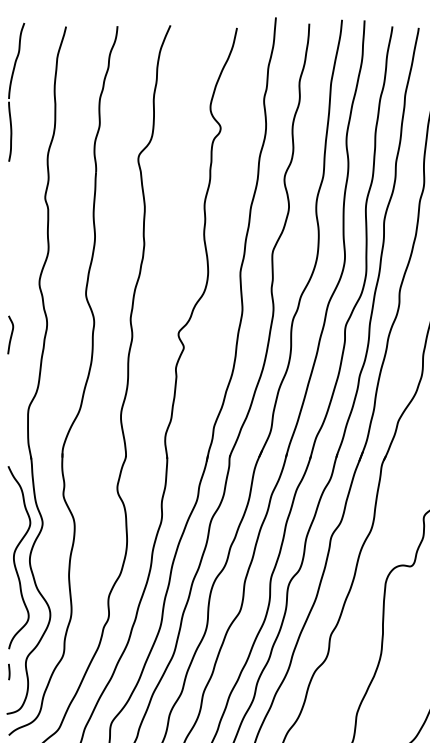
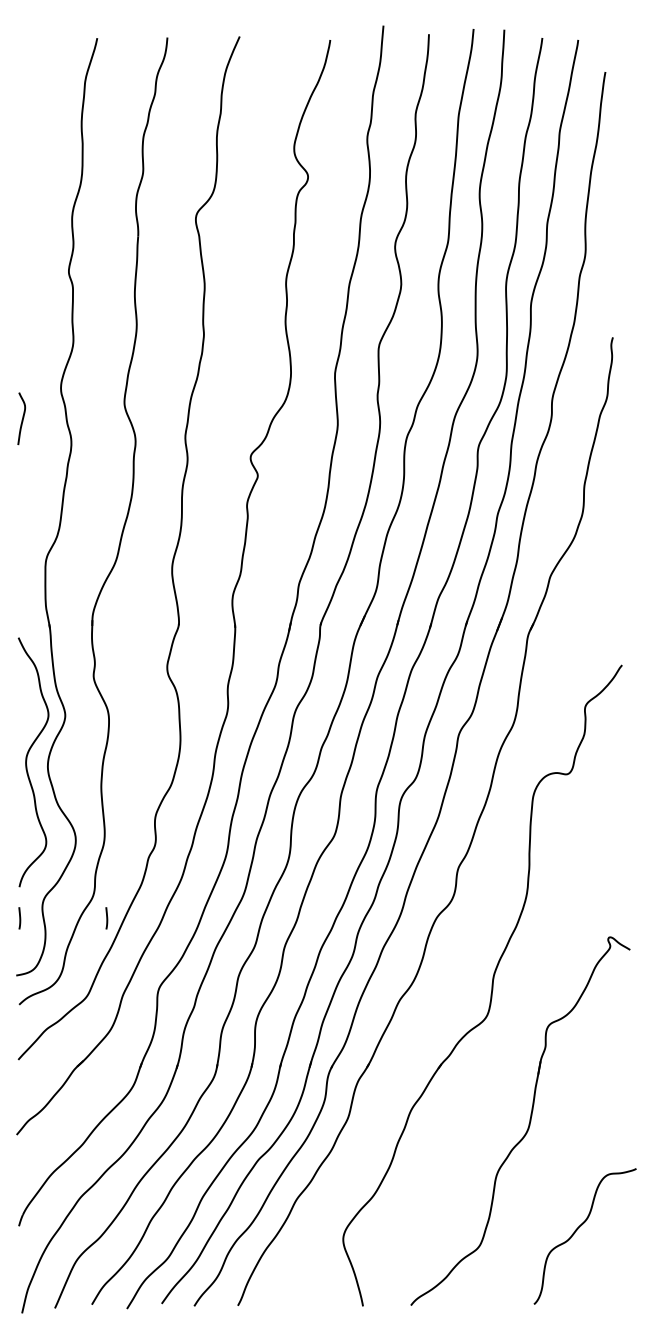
part: (10, 91) -> (21, 126), removed
curve: (11, 334) -> (22, 418), moved
line: (72, 672) -> (106, 918), added

